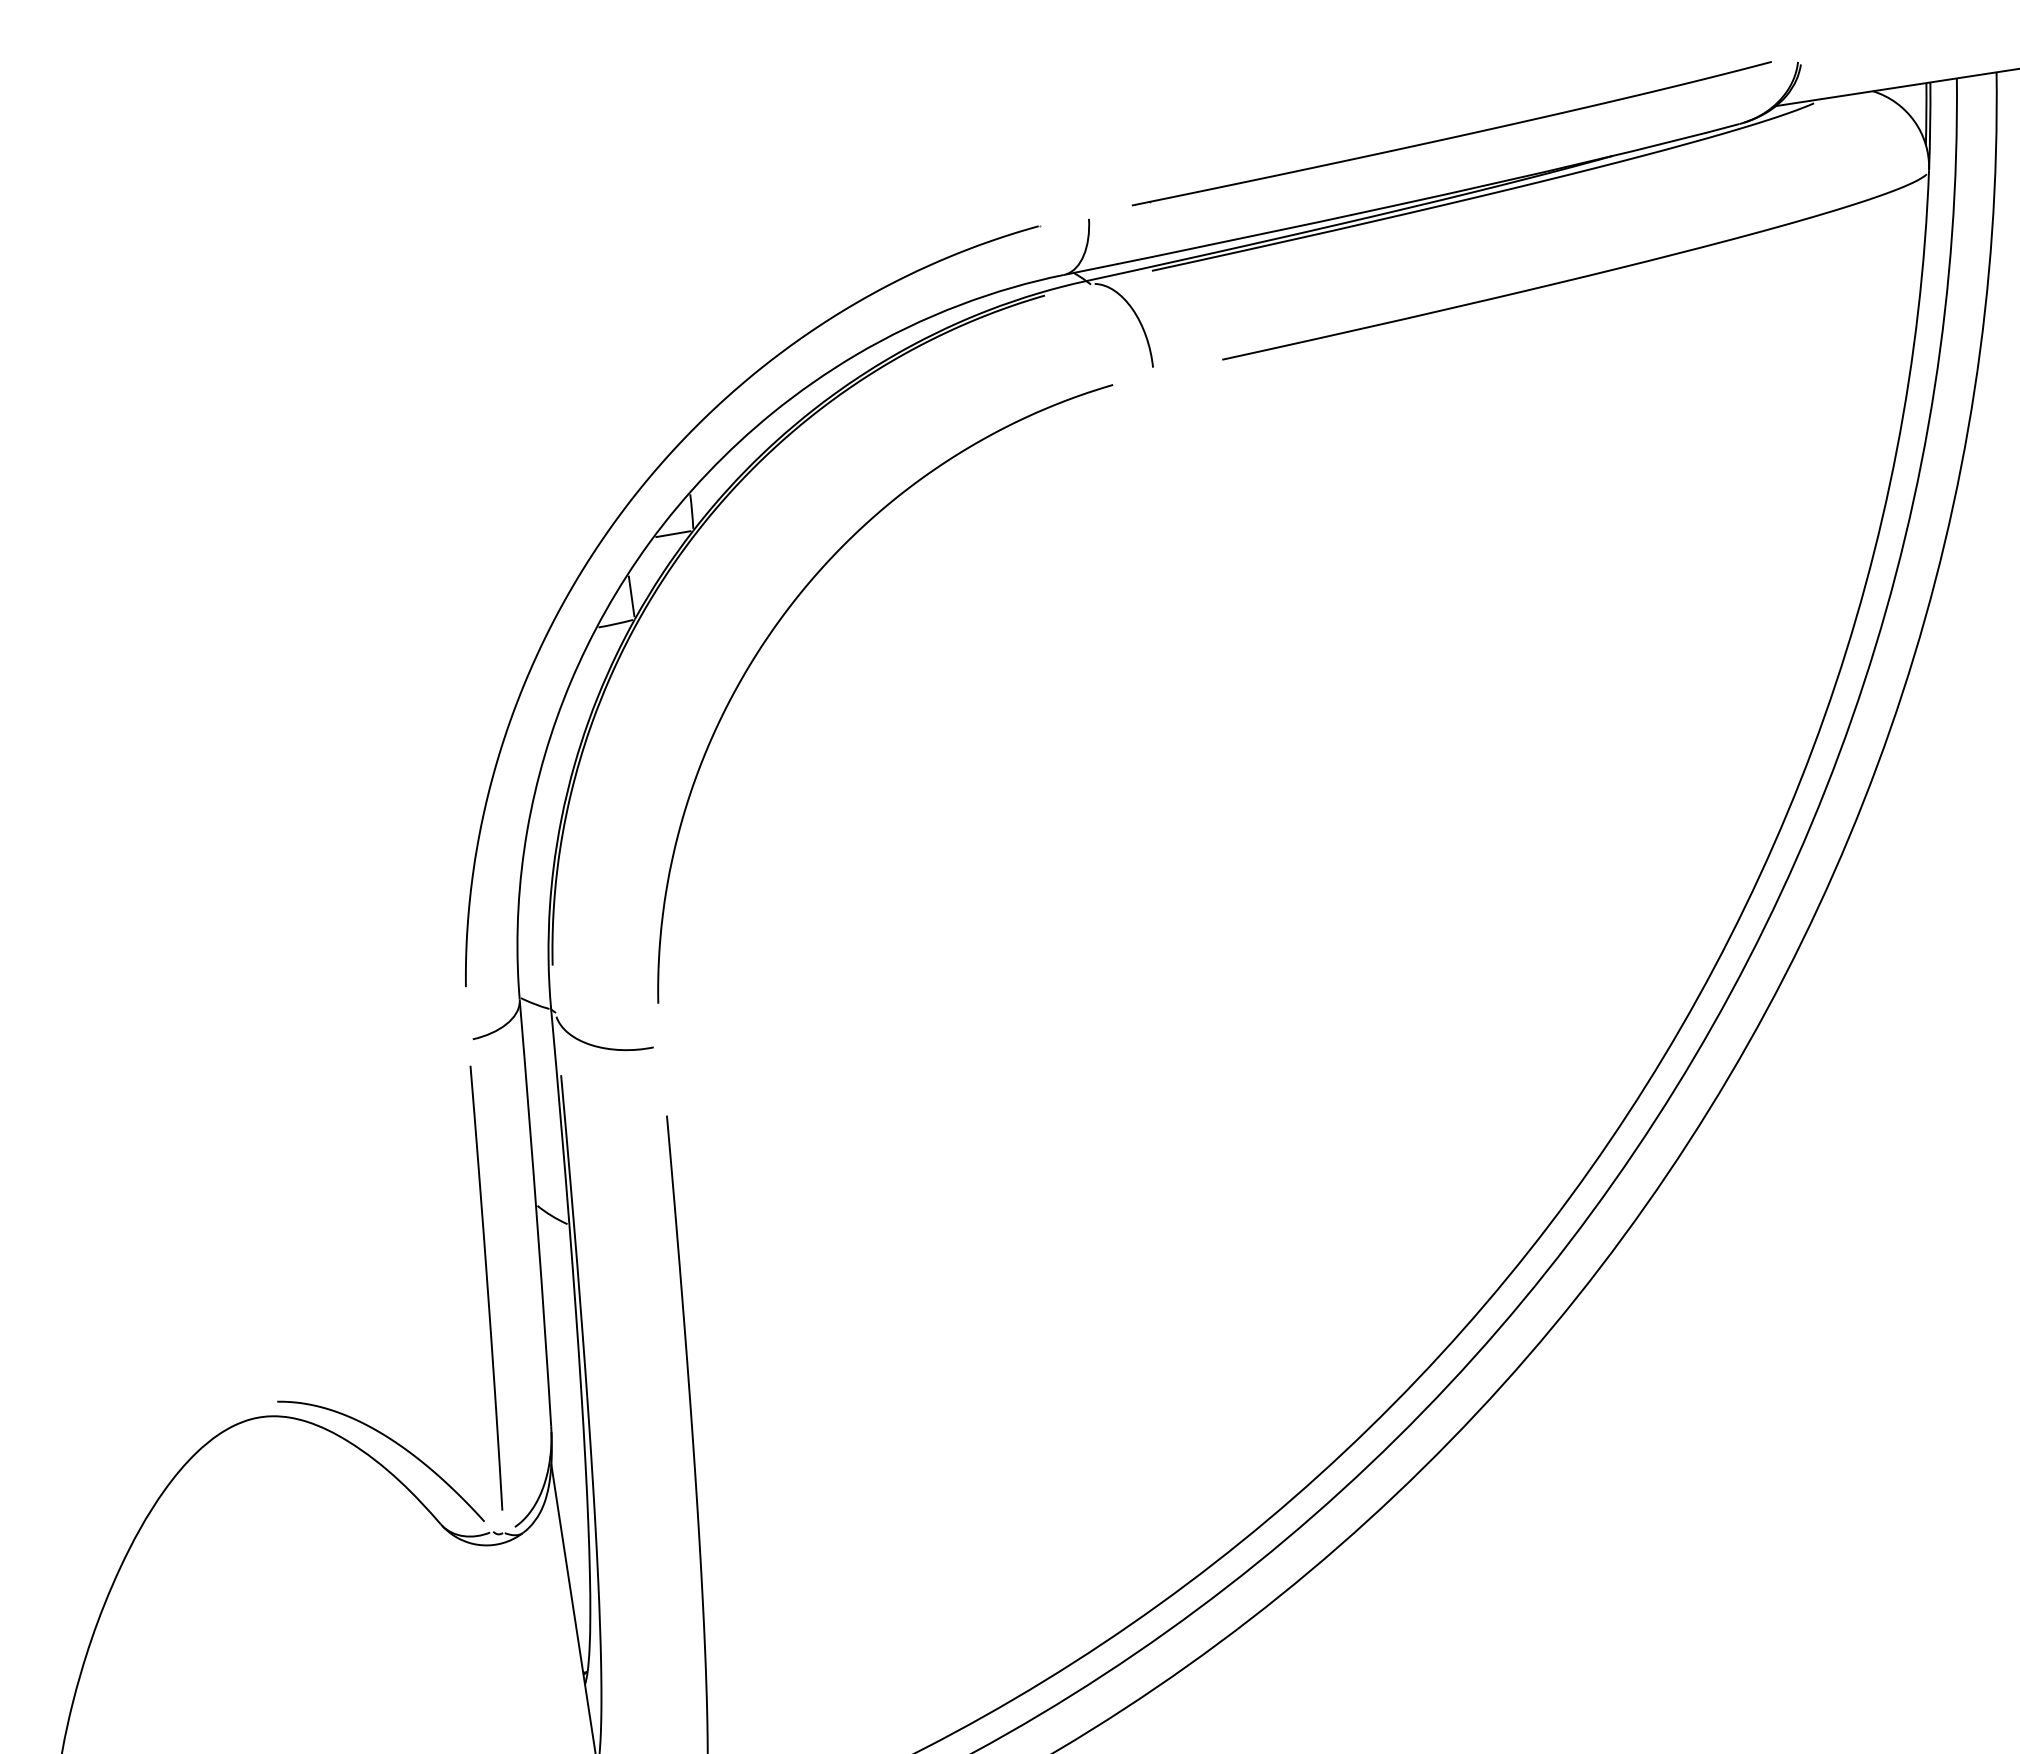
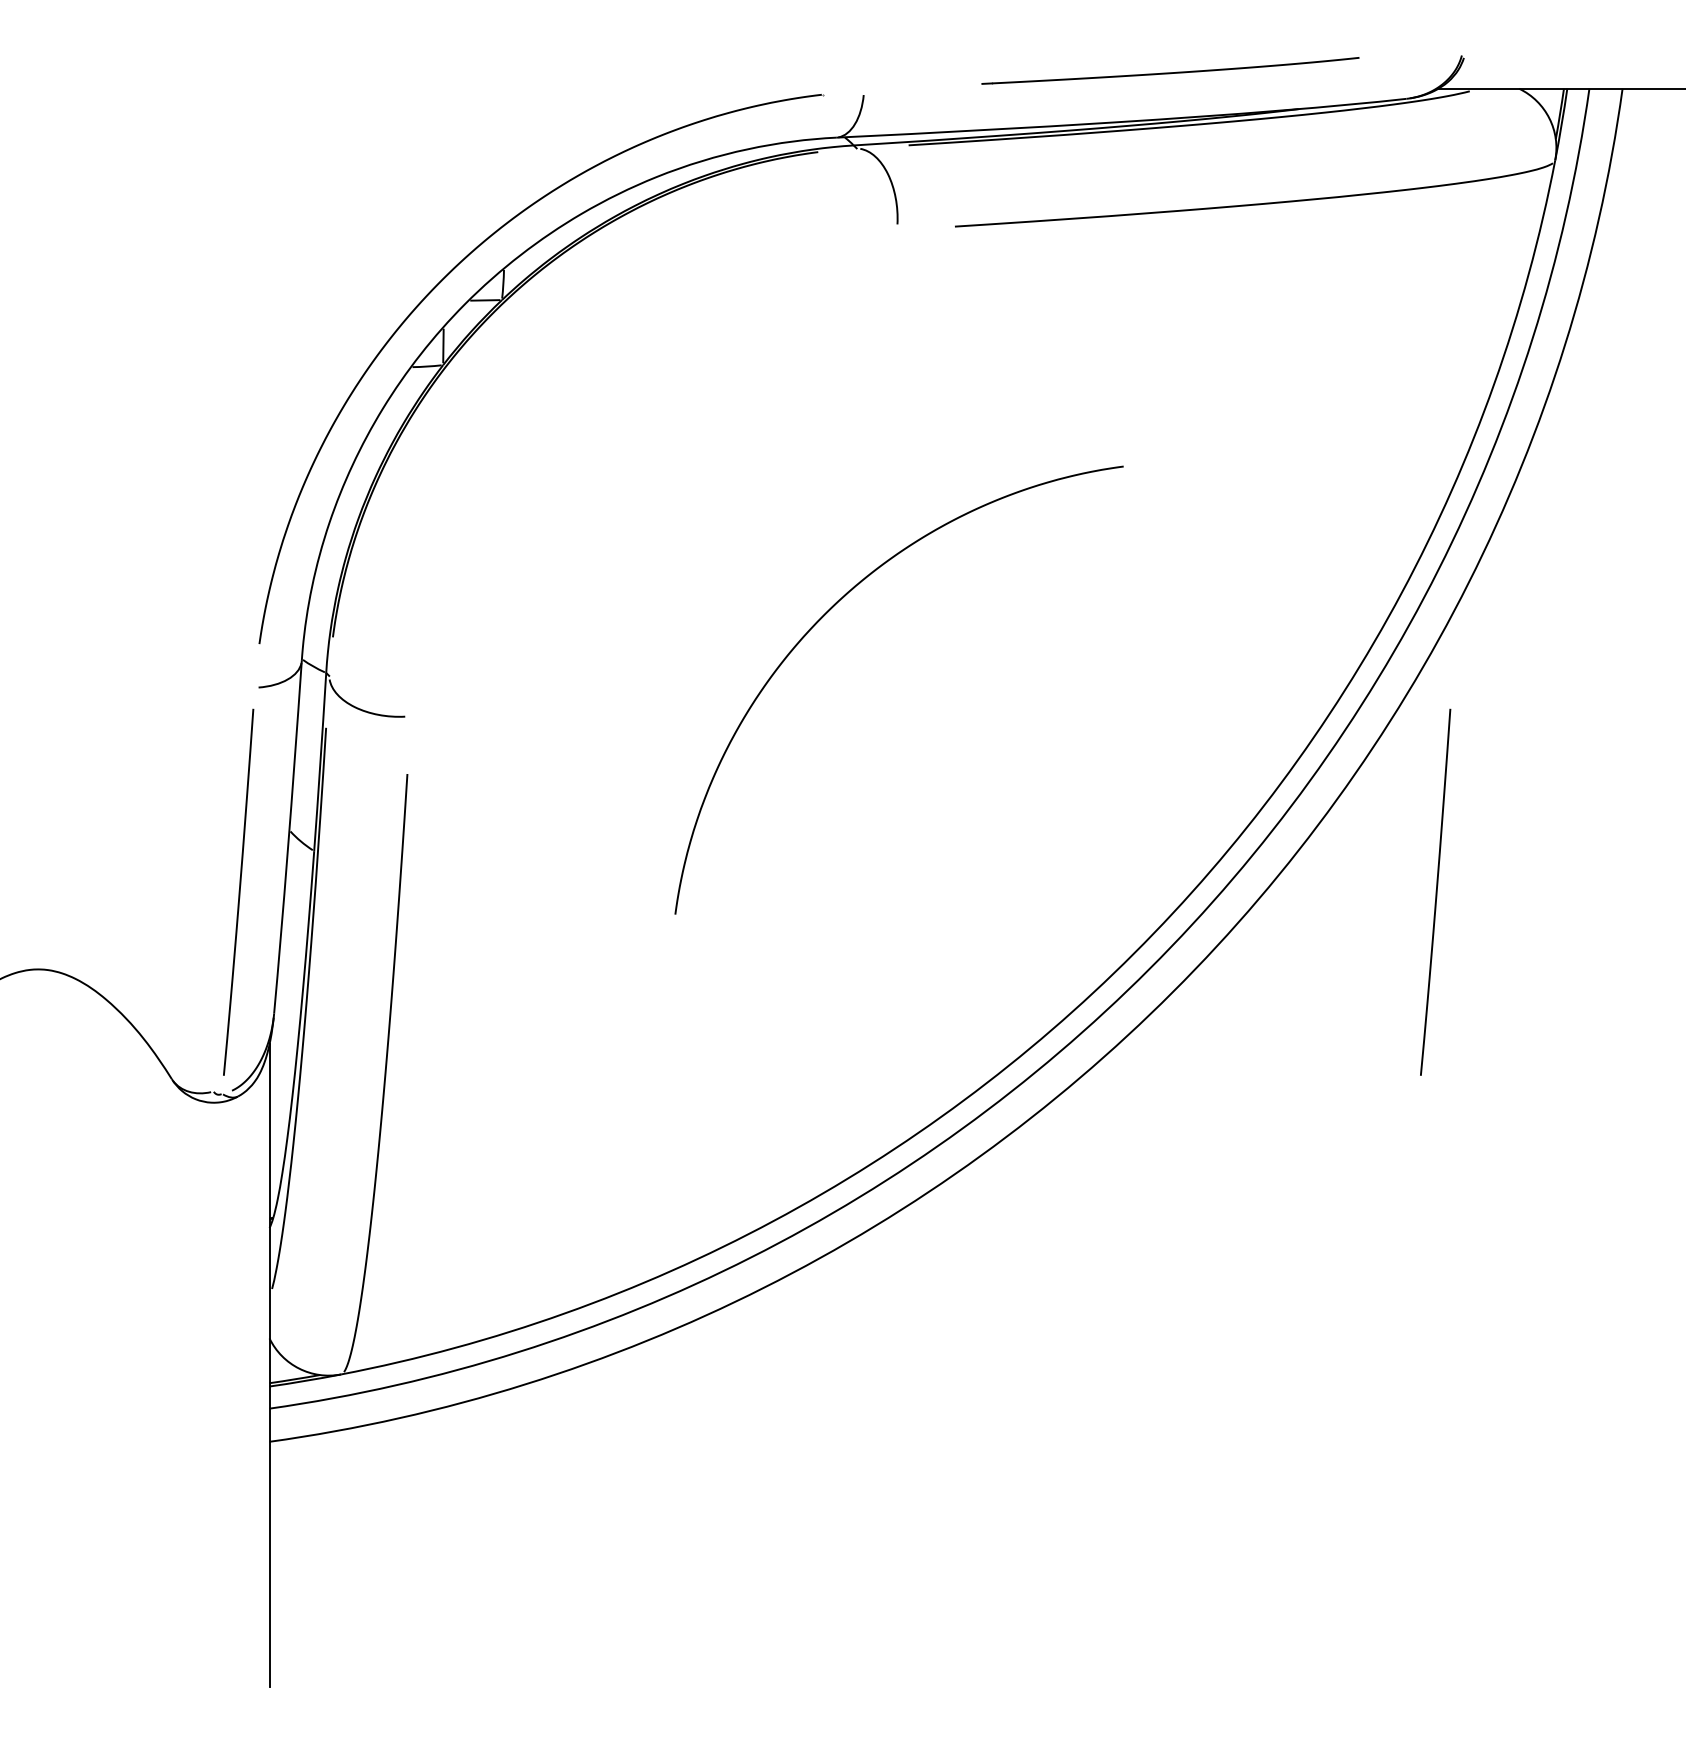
part: (1451, 133) -> (1170, 70), size x0.7
curve: (783, 617) -> (825, 615), moved
curve: (1919, 1067) -> (1435, 891), added
curve: (393, 1442) -> (143, 1006), removed

